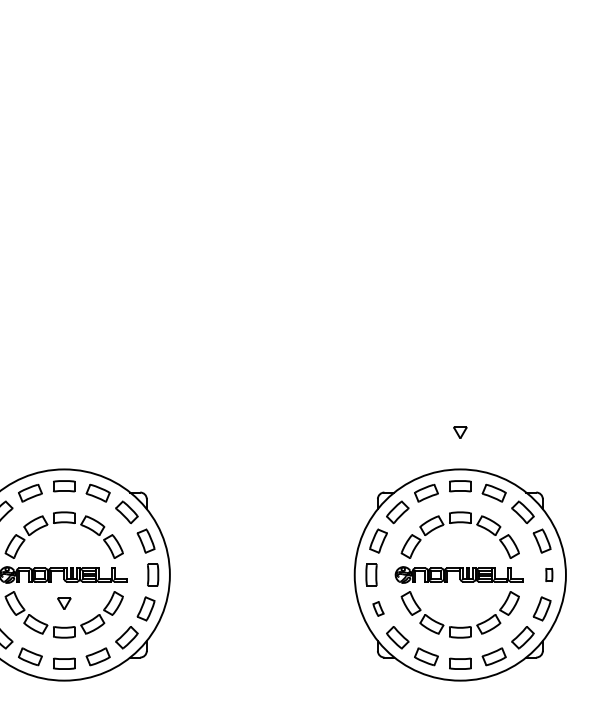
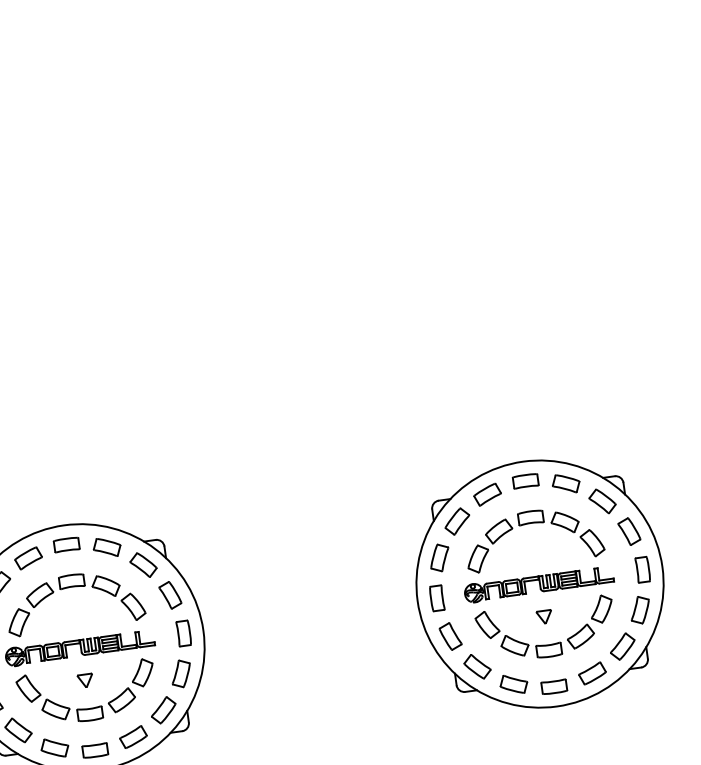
part: (460, 432) -> (544, 617), moved
part: (549, 574) -> (643, 569), size x1.67
part: (378, 608) -> (450, 636), size x1.67

